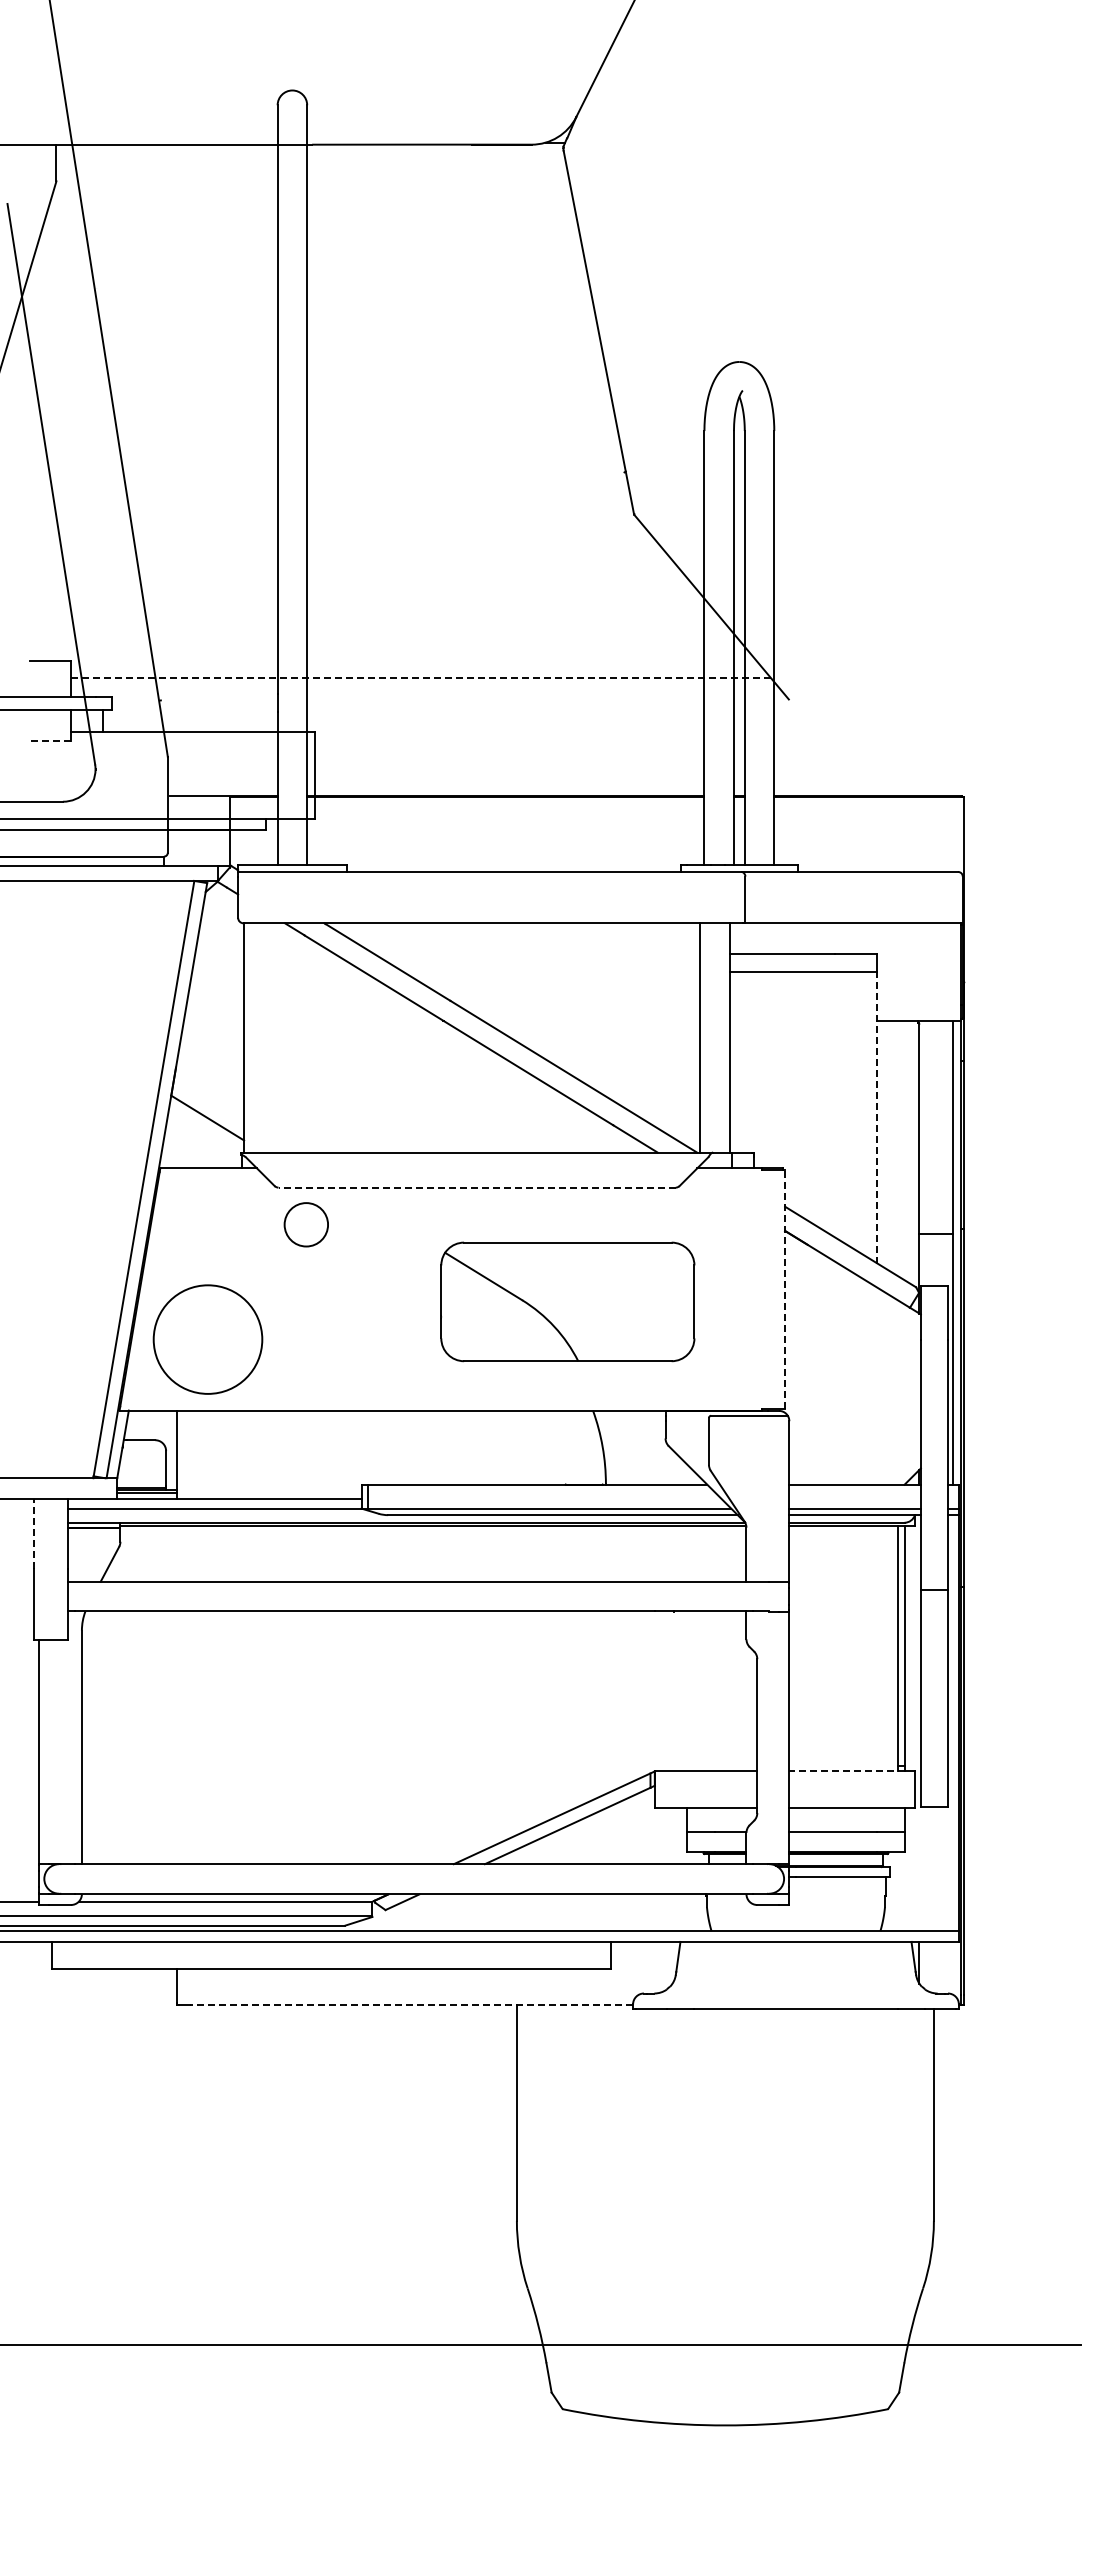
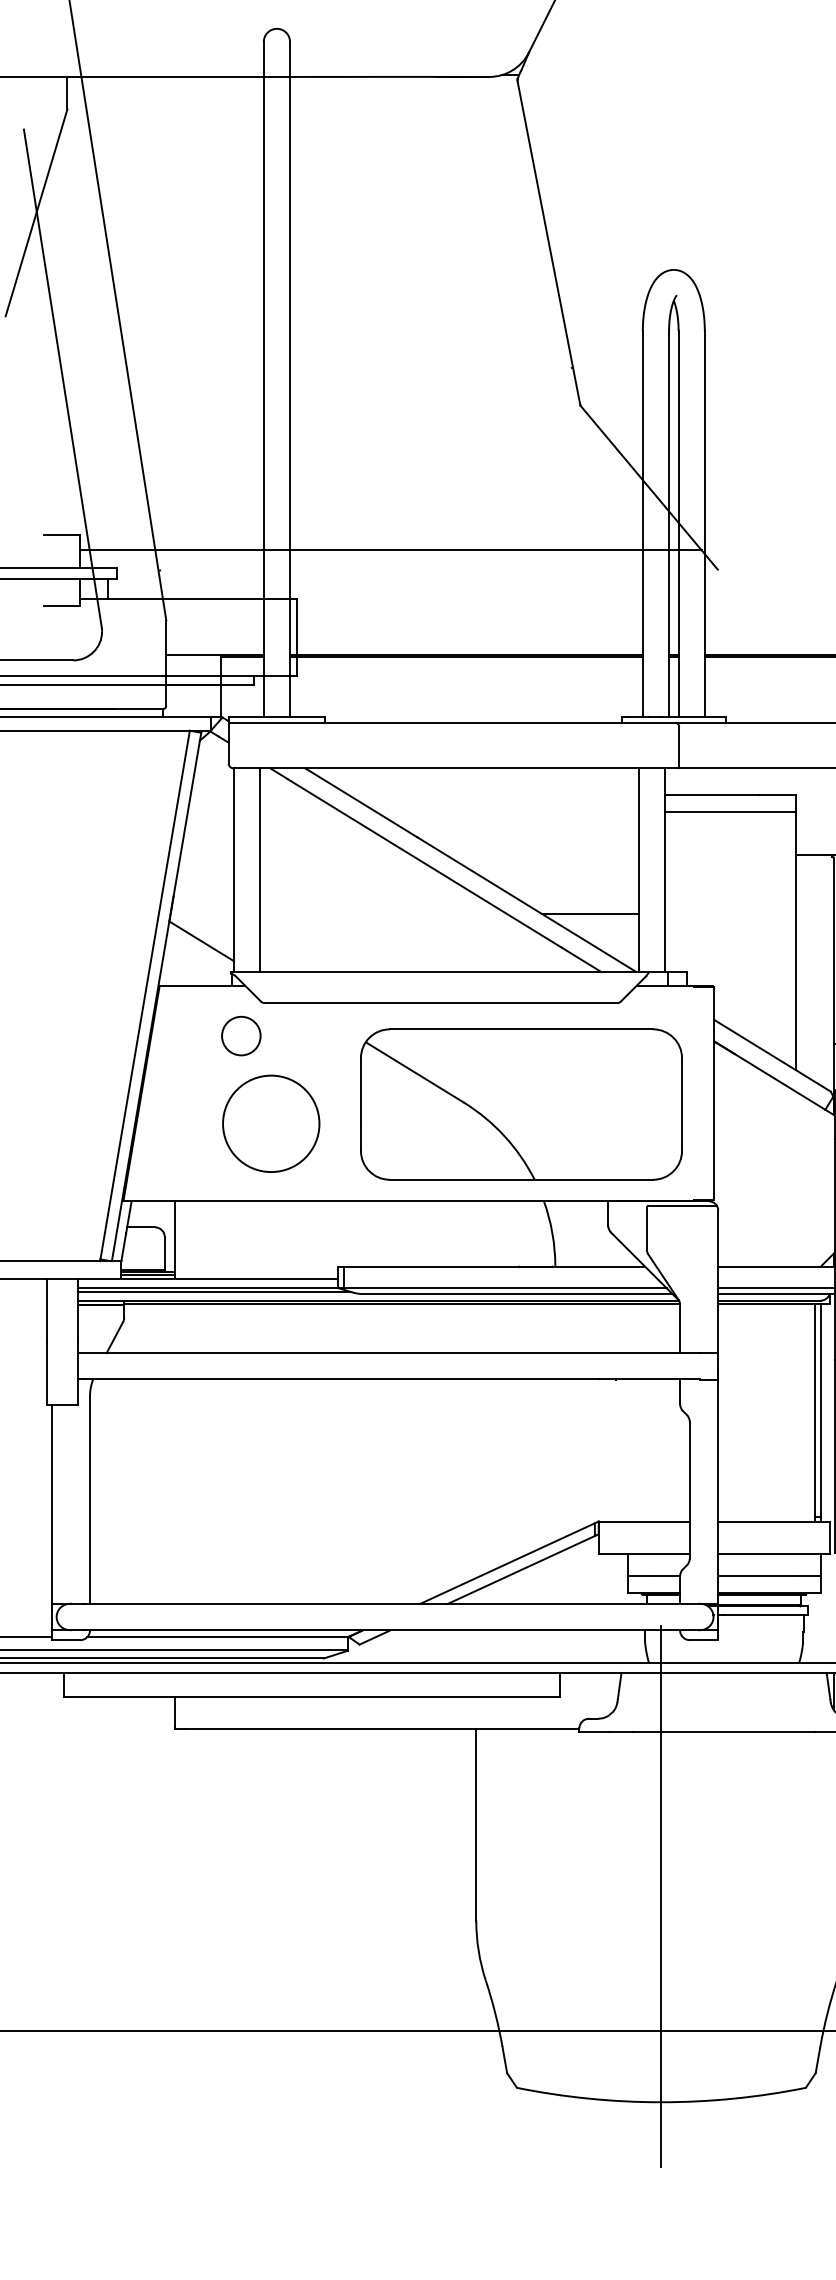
line: (420, 677) -> (390, 550), dashed -> solid
line: (50, 740) -> (62, 606), dashed -> solid
line: (273, 1037) -> (260, 869), added
line: (645, 1087) -> (590, 914), added
line: (877, 1117) -> (796, 940), dashed -> solid
line: (477, 1187) -> (441, 1002), dashed -> solid
circle: (305, 1224) -> (240, 1035), moved
line: (785, 1288) -> (714, 1092), dashed -> solid
part: (567, 1301) -> (521, 1104), size x1.43
circle: (207, 1339) -> (270, 1123), moved
line: (222, 1512) -> (214, 1291), added
line: (33, 1533) -> (47, 1310), dashed -> solid
line: (846, 1771) -> (768, 1521), dashed -> solid
line: (411, 2005) -> (382, 1729), dashed -> solid
line: (725, 2193) -> (661, 1896), added

